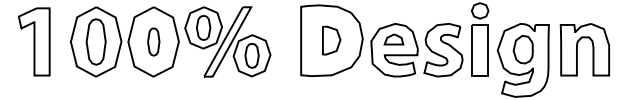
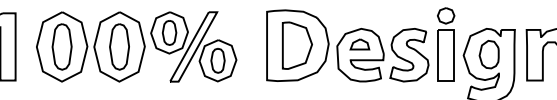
part: (331, 40) -> (297, 45), size x1.67
part: (153, 41) -> (119, 46), size x1.67

